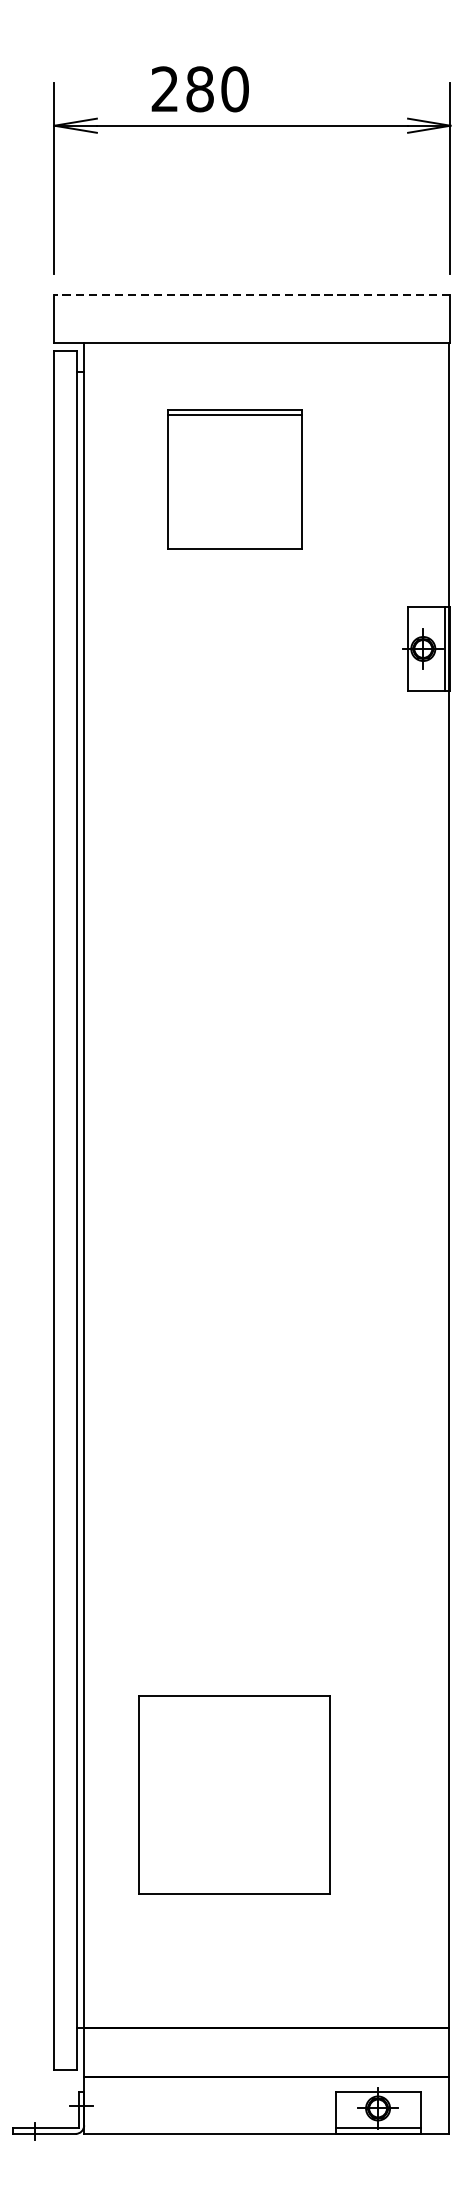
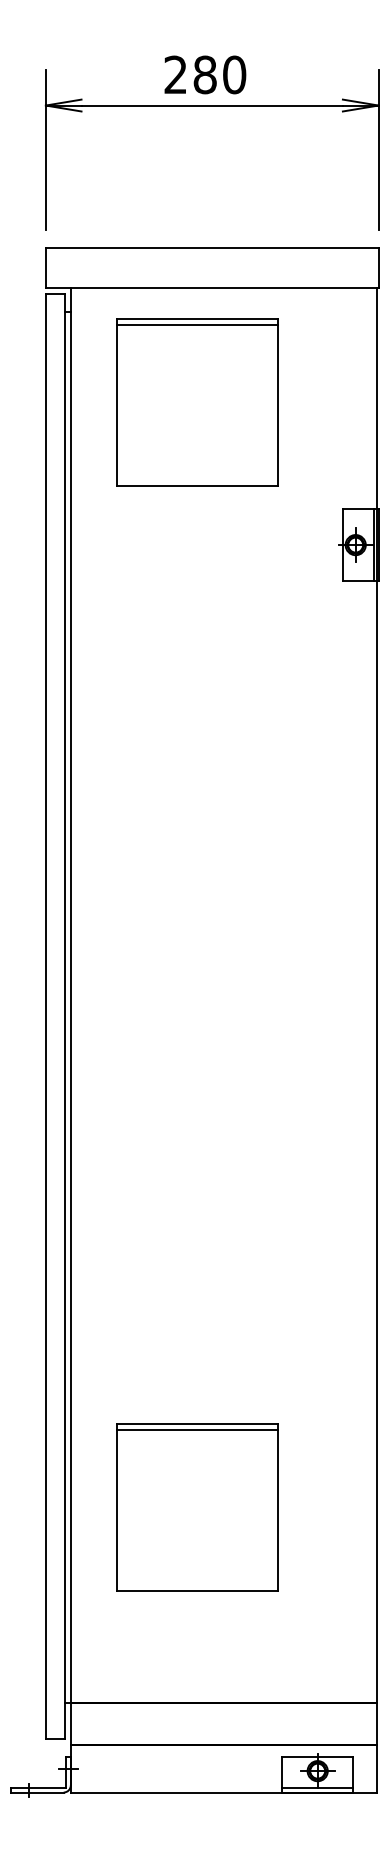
text: (200, 88) -> (205, 74), moved
line: (251, 295) -> (211, 248), dashed -> solid
part: (234, 479) -> (197, 402), size x1.43
line: (234, 1702) -> (197, 1430), added

